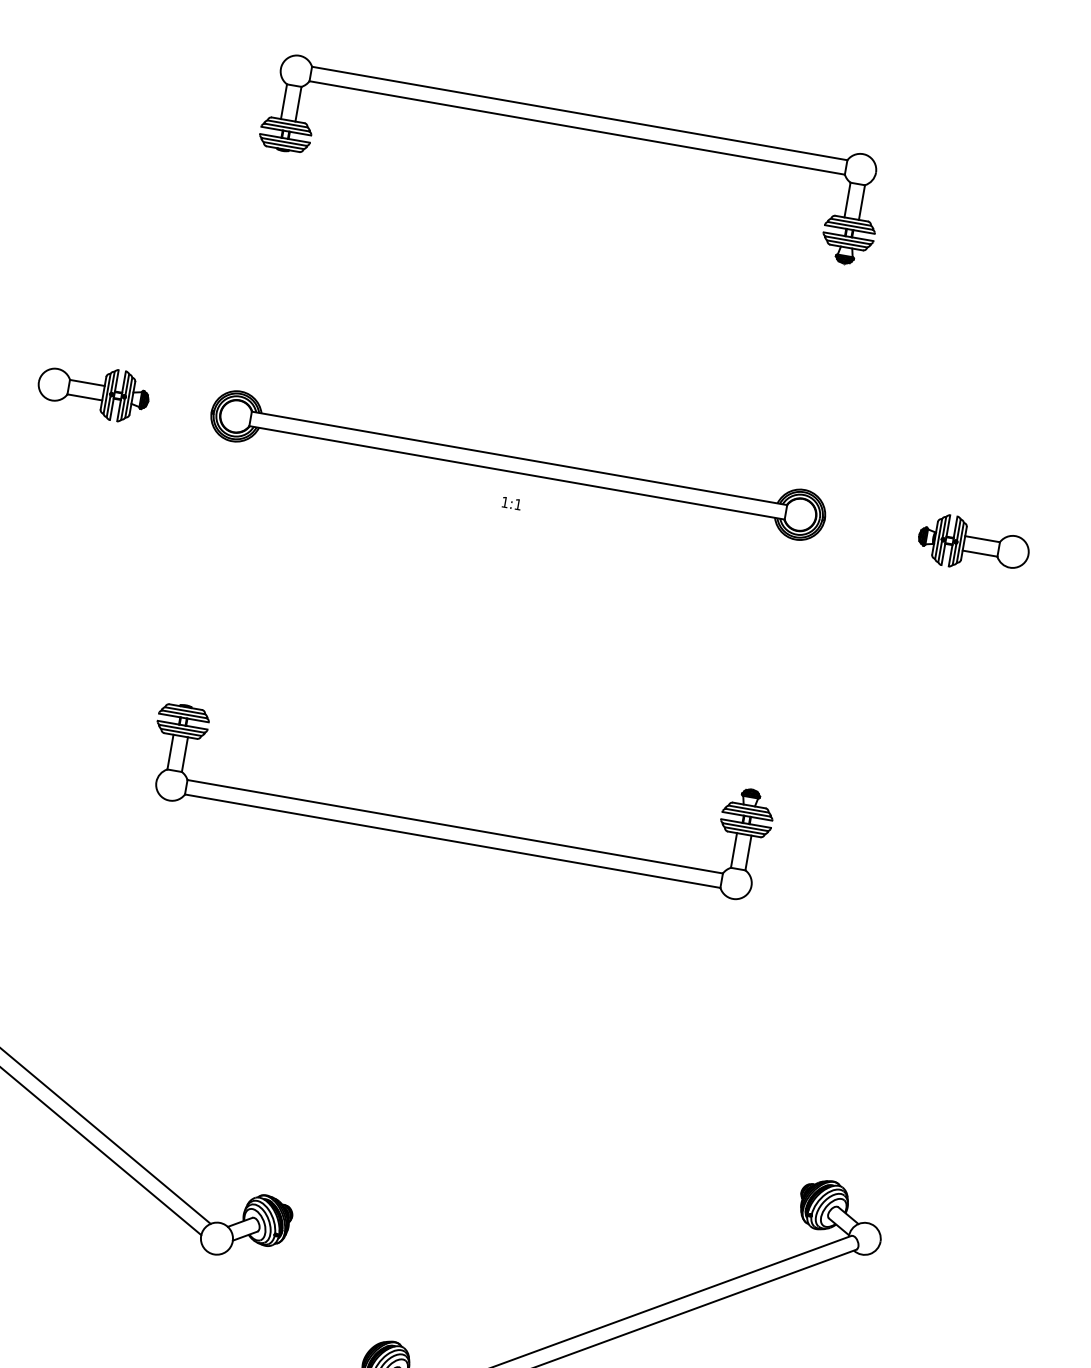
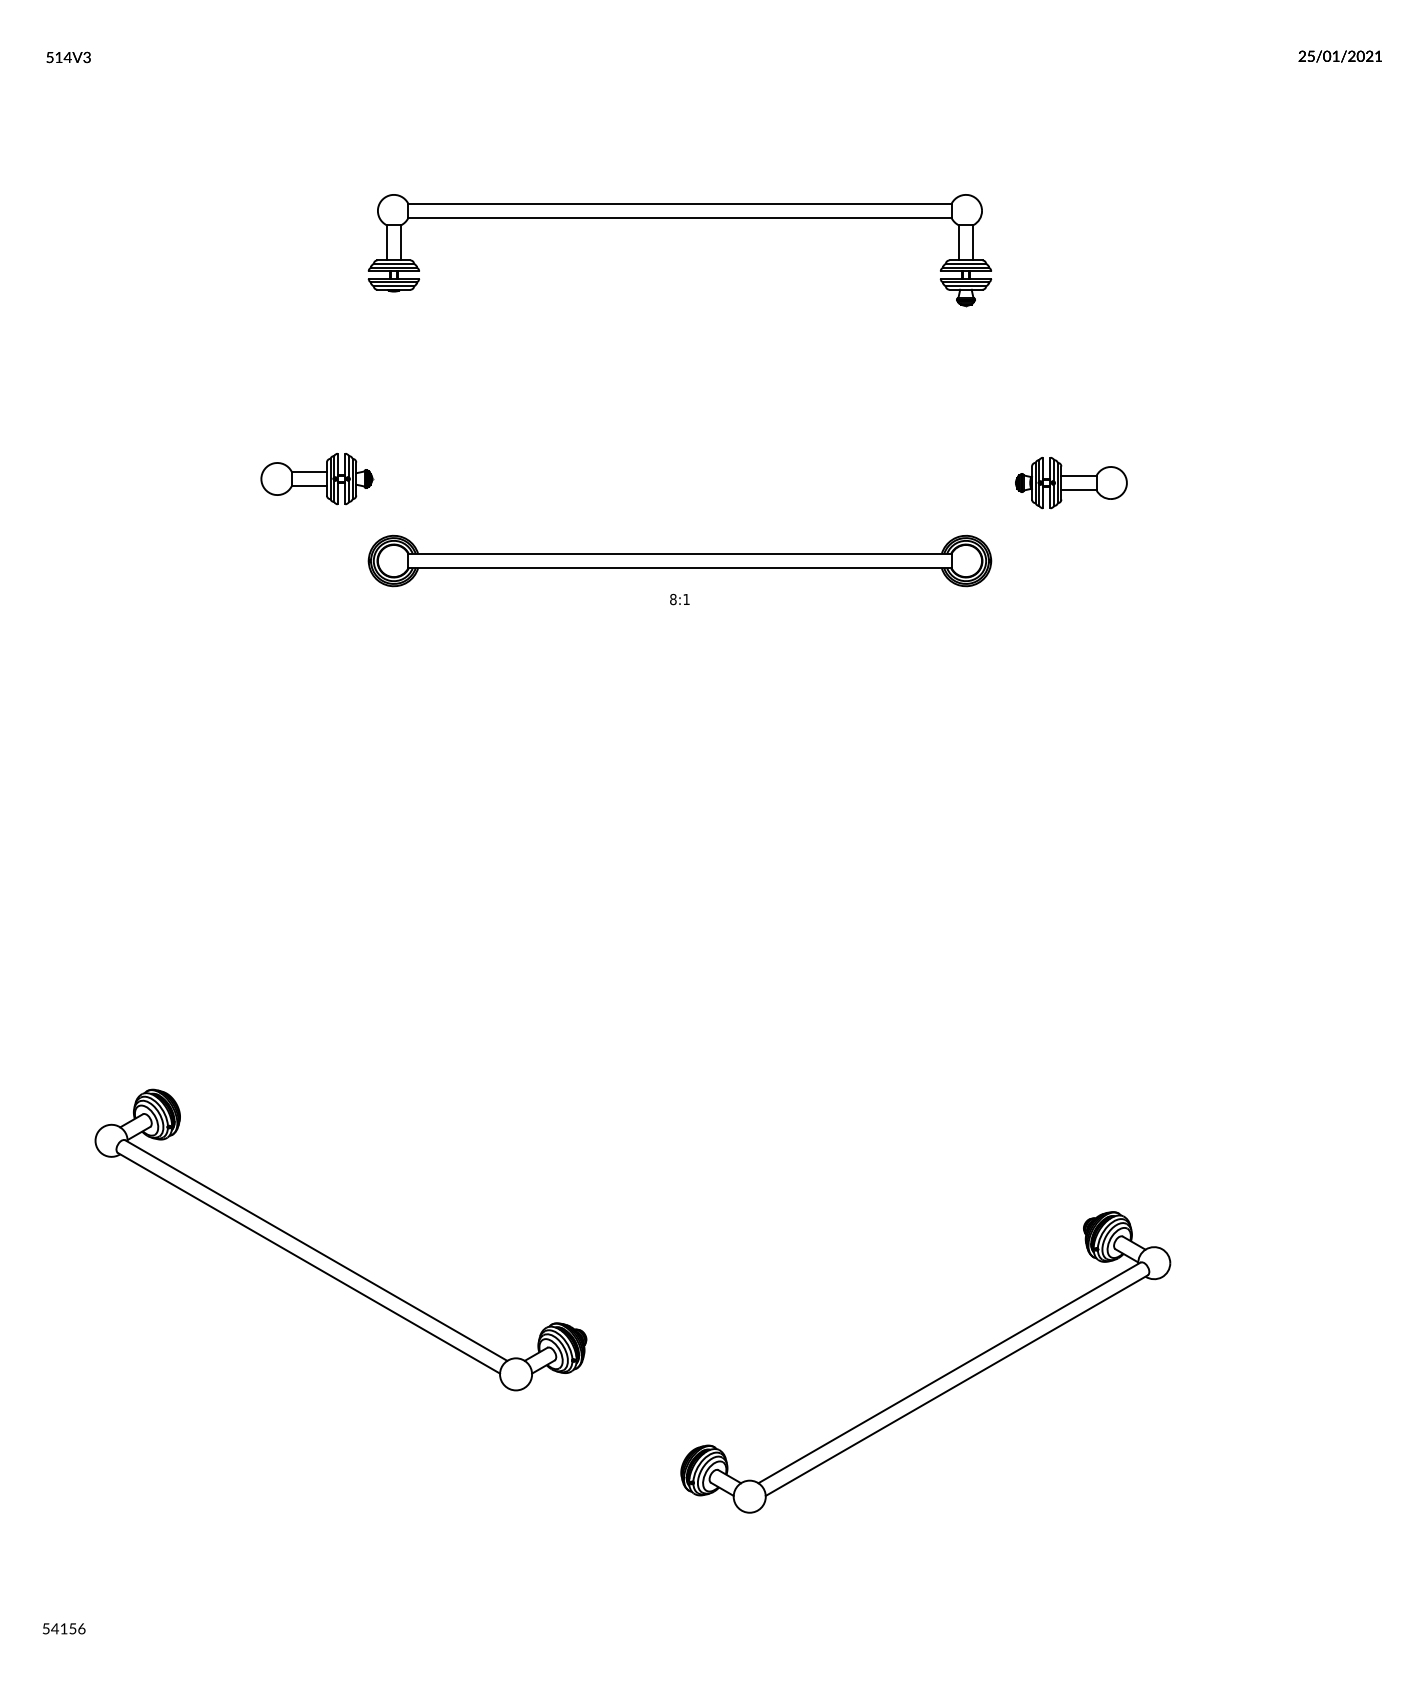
part: (94, 392) -> (317, 479), moved
text: (505, 502) -> (673, 599), 1:1 -> 8:1
part: (973, 545) -> (1071, 483), moved
part: (454, 826) -> (679, 927), removed

